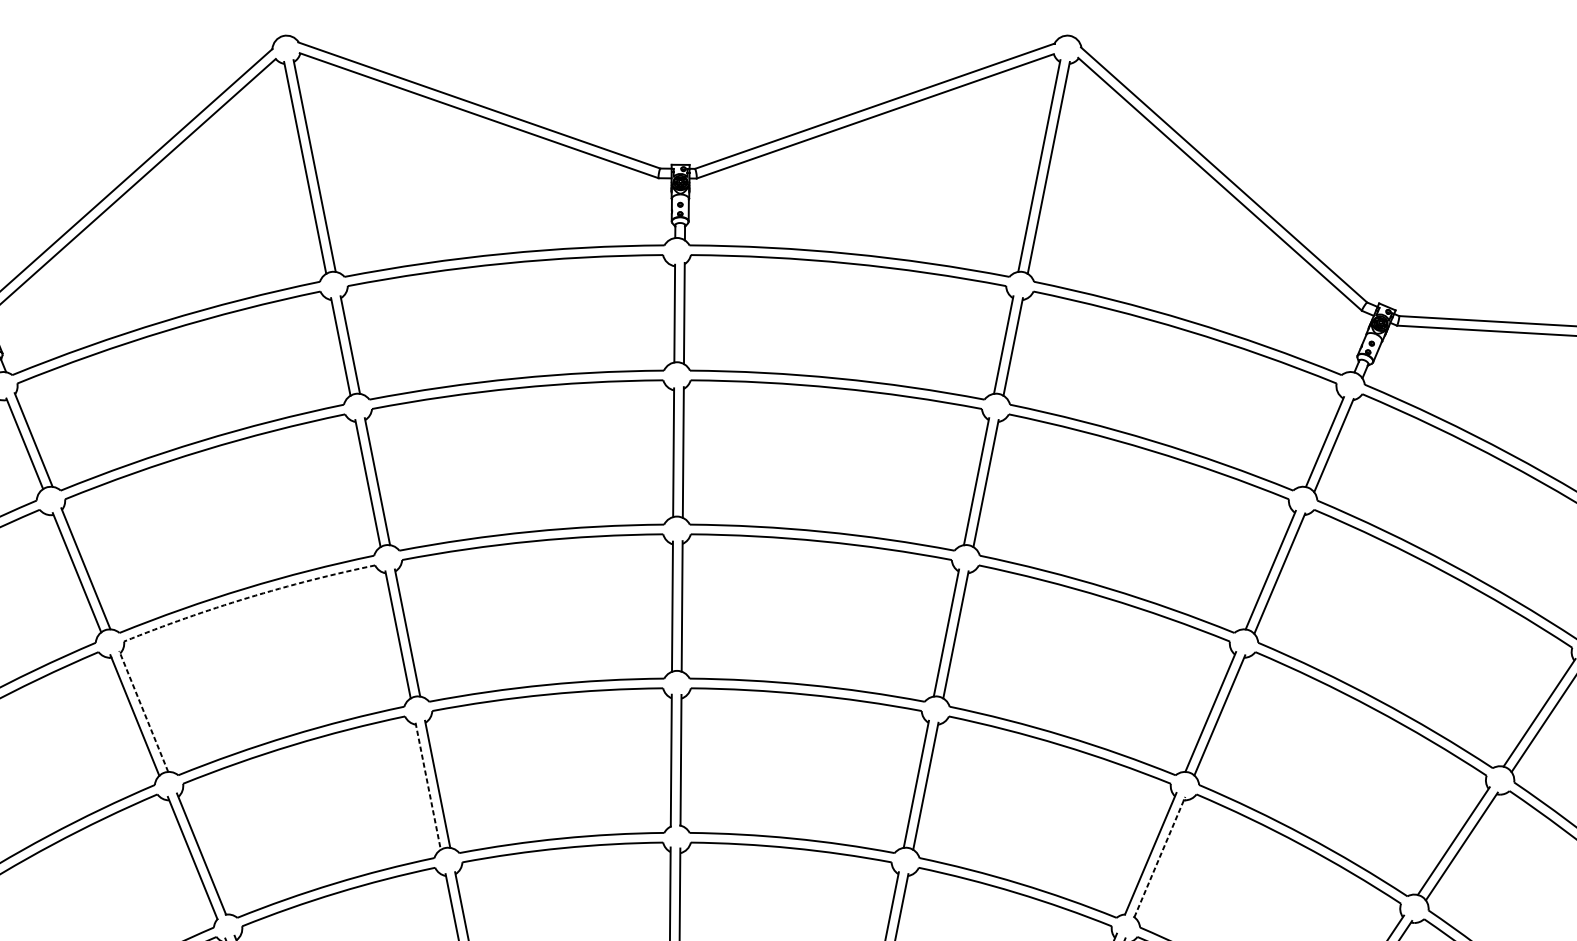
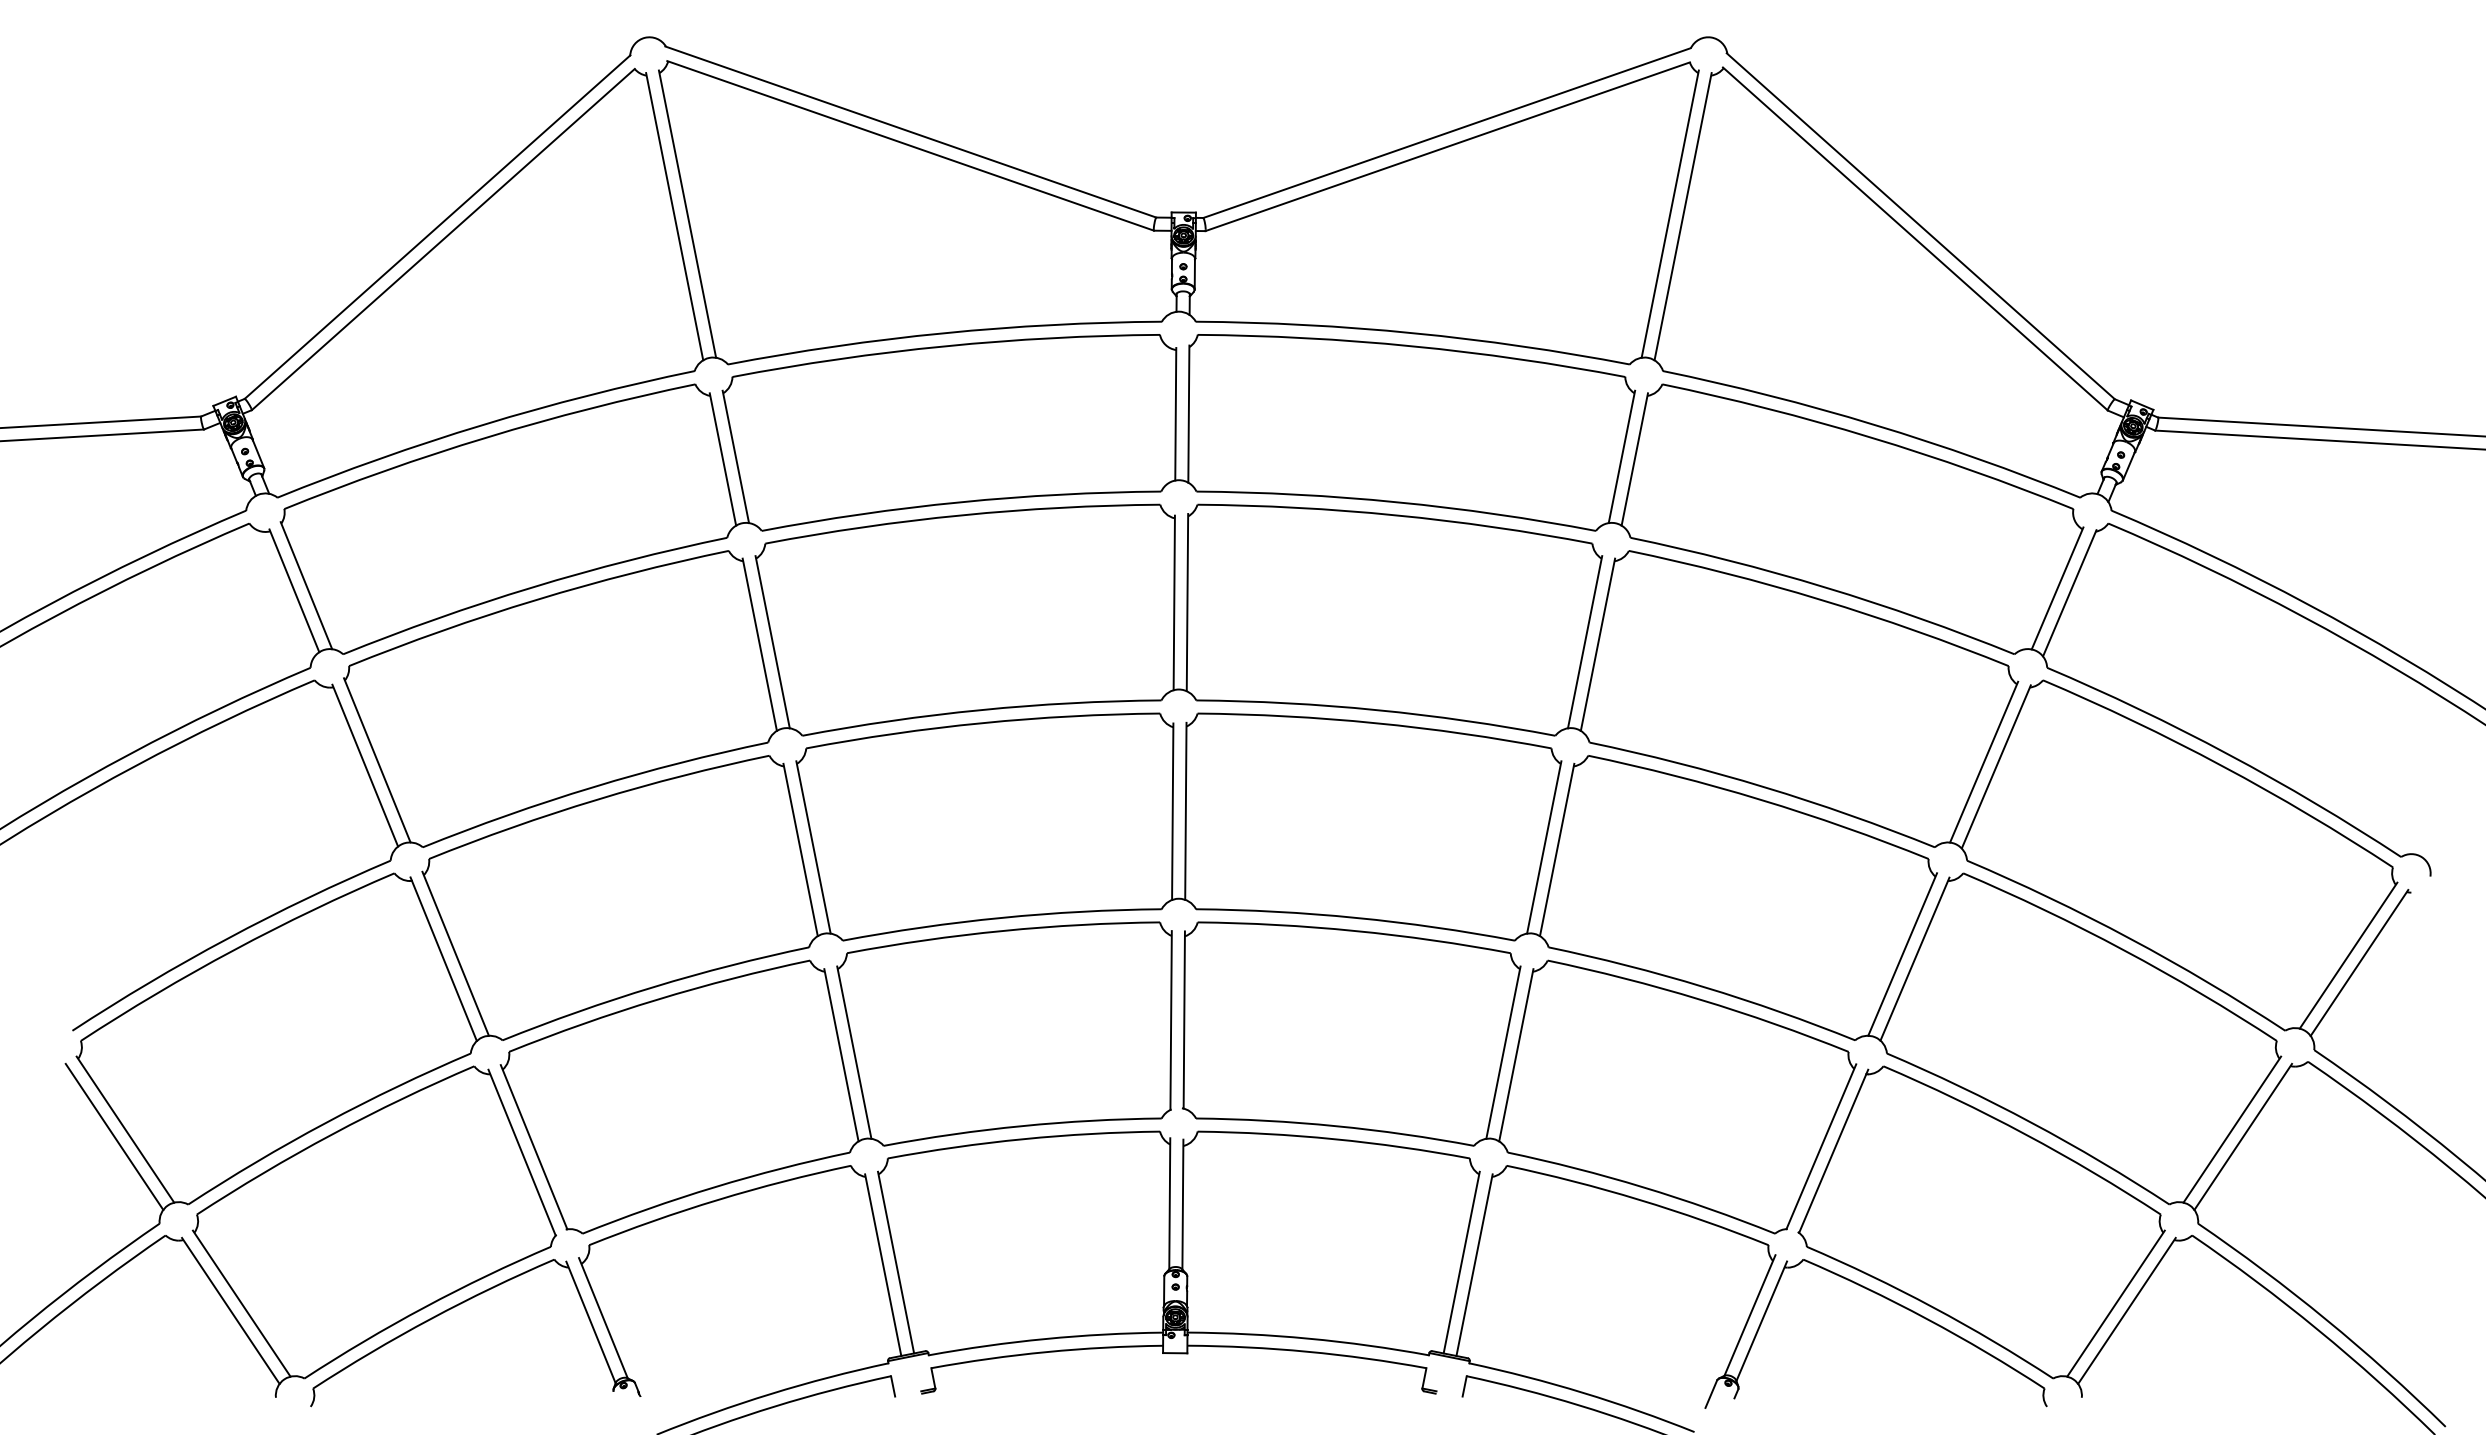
arc: (248, 597) -> (597, 799), dashed -> solid
line: (143, 711) -> (455, 953), dashed -> solid
line: (428, 786) -> (841, 1055), dashed -> solid
line: (1159, 857) -> (1833, 1151), dashed -> solid

